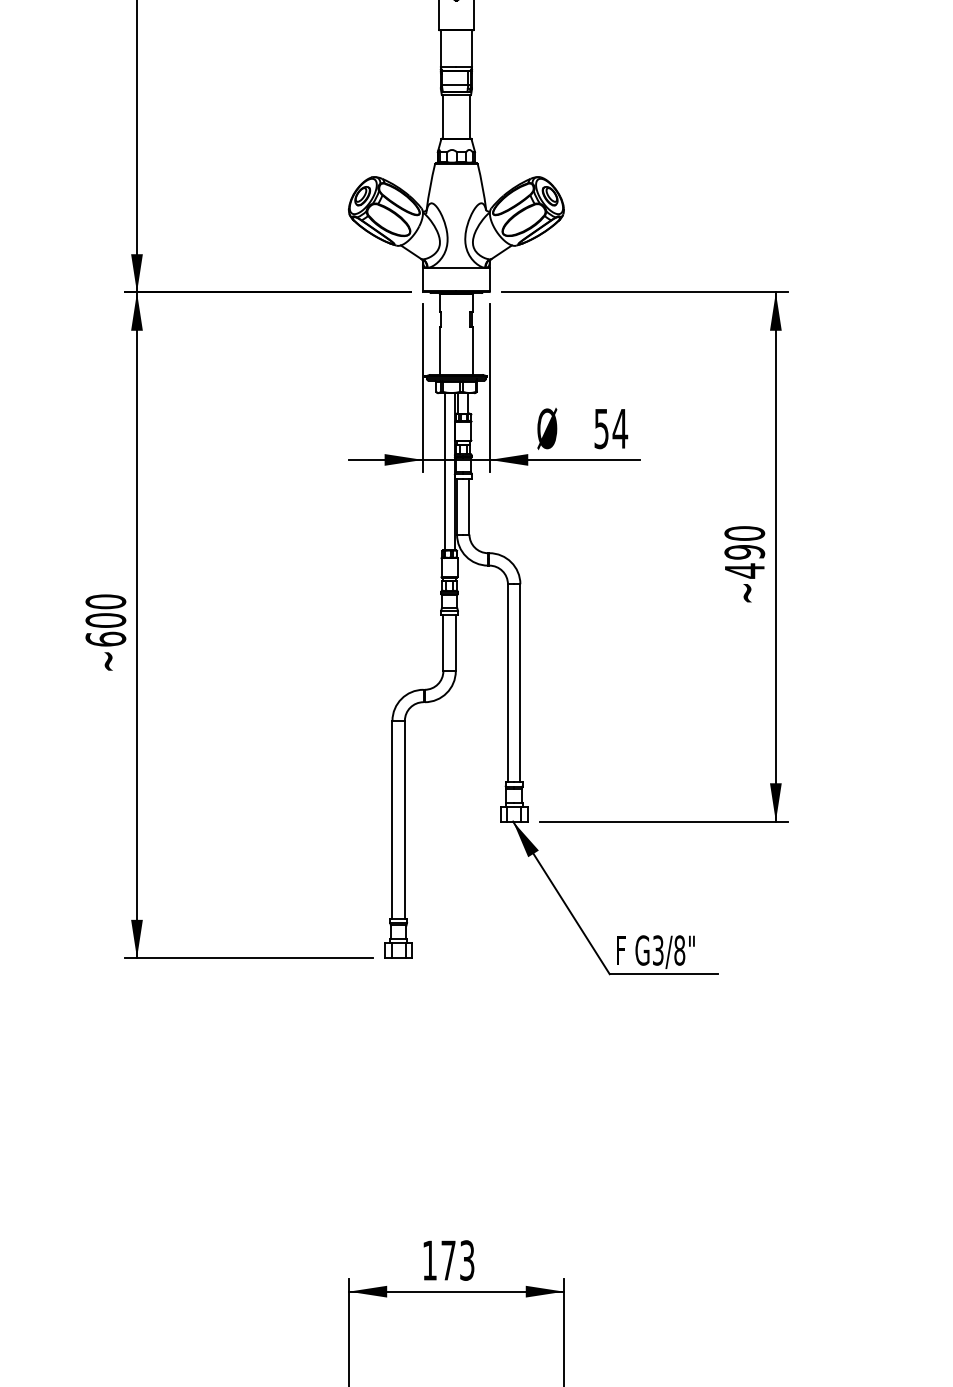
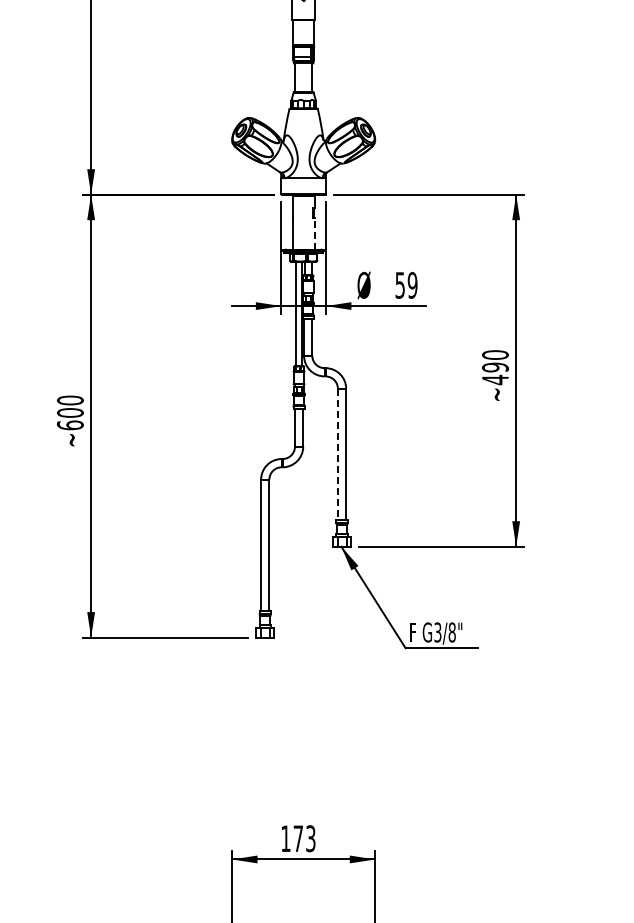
line: (472, 350) -> (314, 233), solid -> dashed
text: (620, 427) -> (412, 284), 54 -> 59
line: (507, 682) -> (337, 454), solid -> dashed

